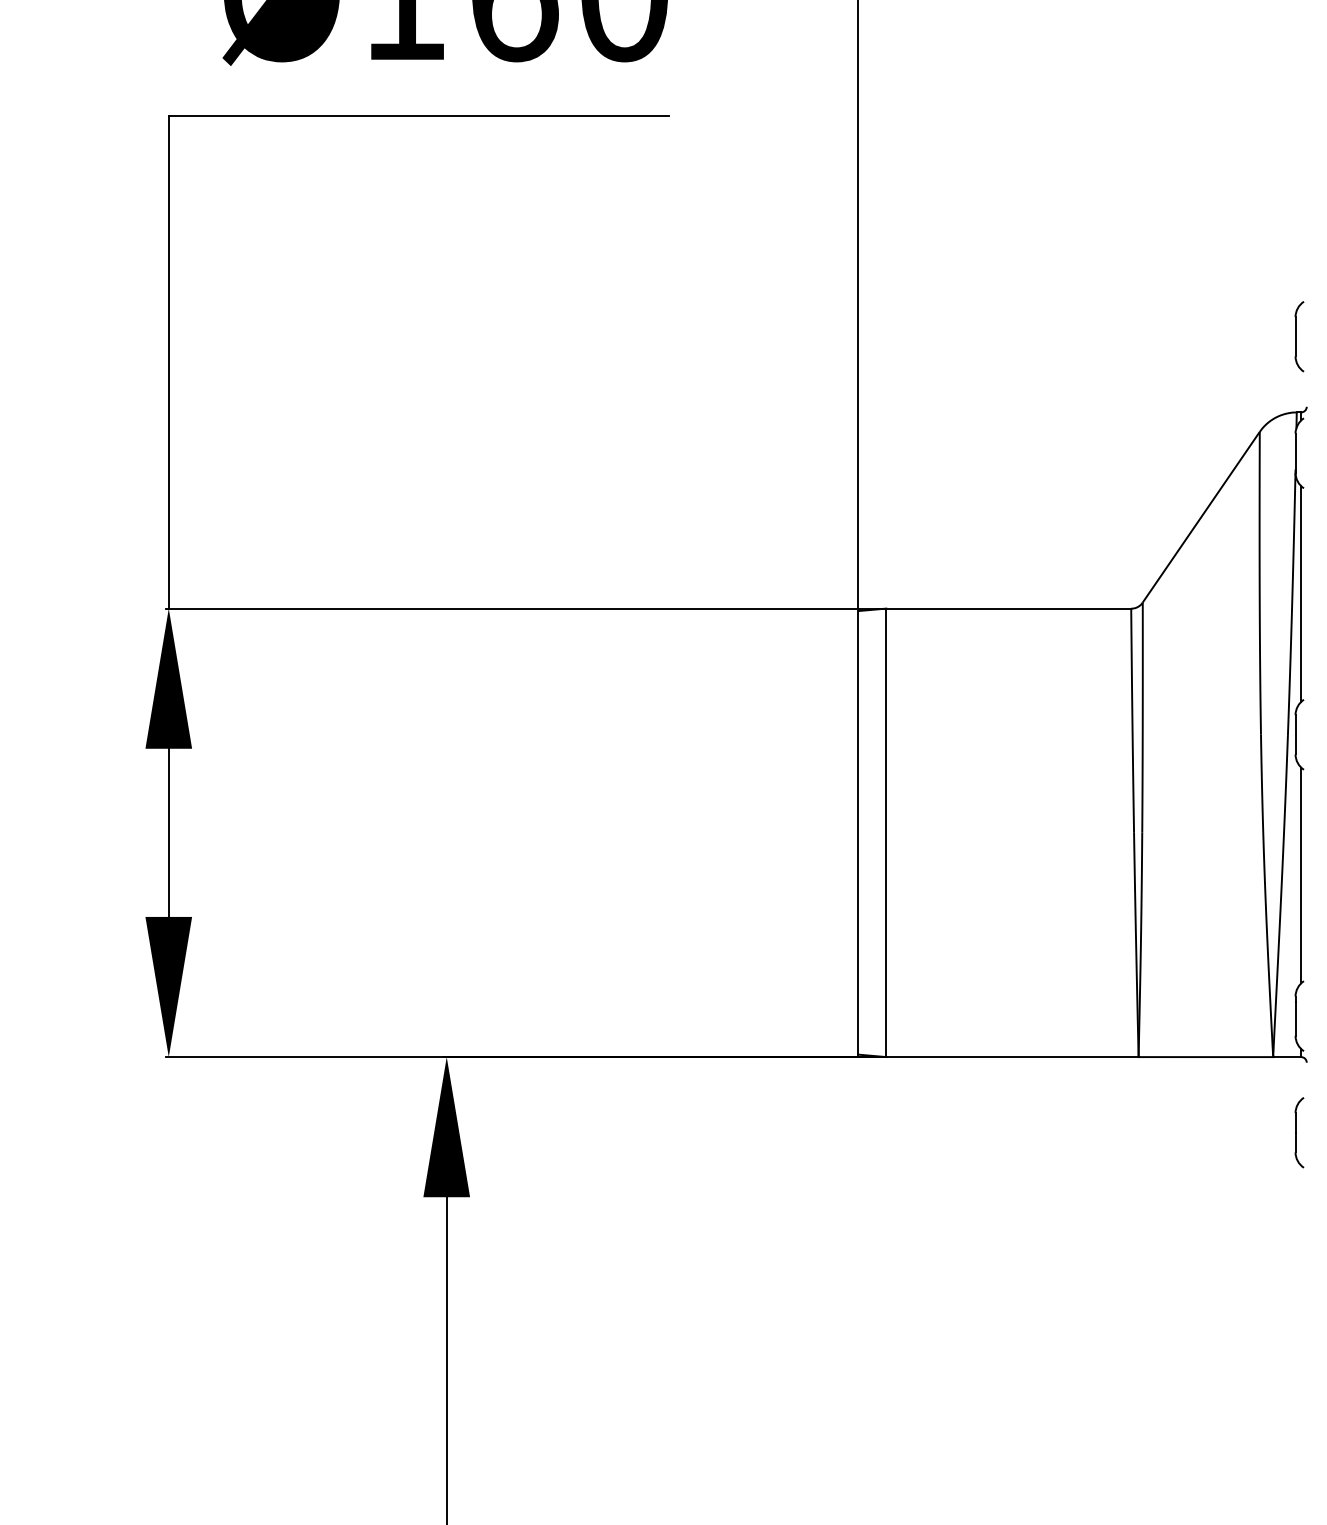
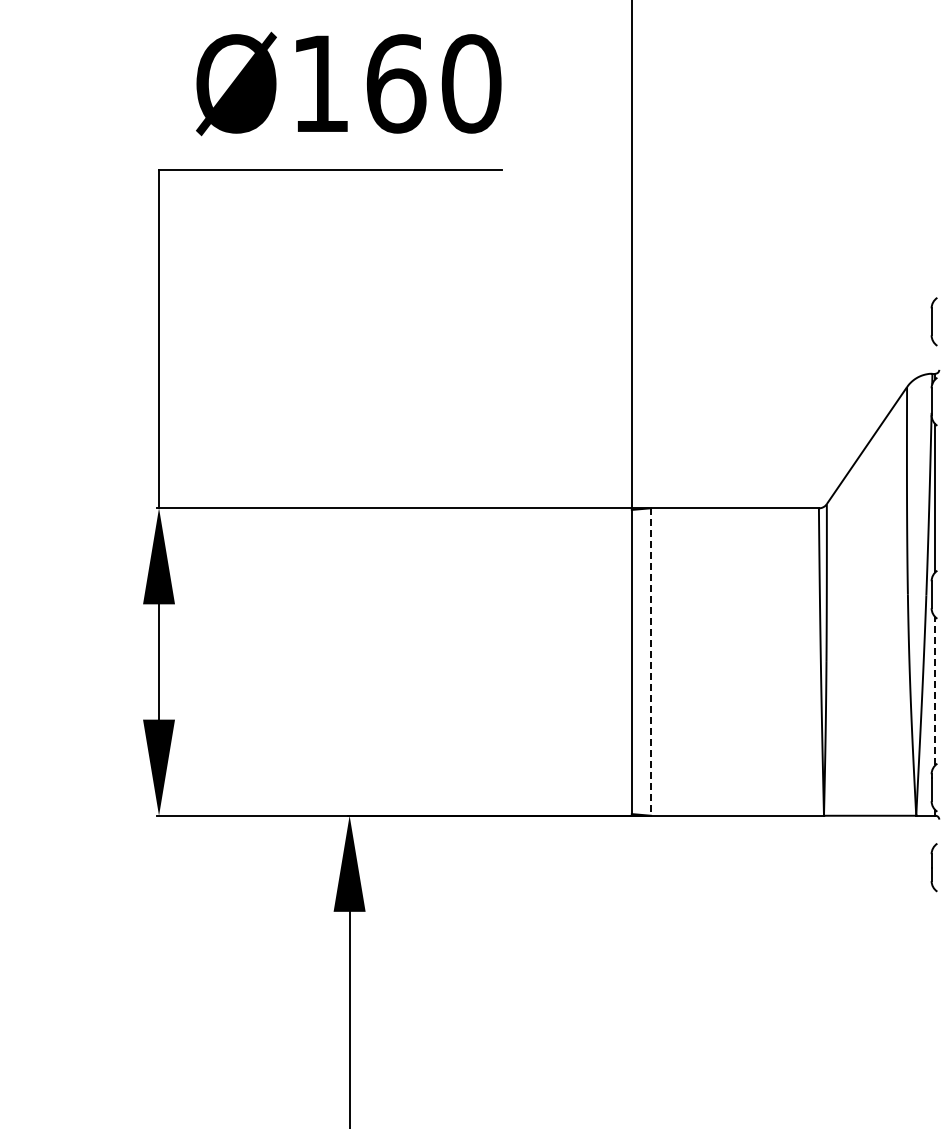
line: (887, 833) -> (651, 662), solid -> dashed
line: (1301, 875) -> (935, 691), solid -> dashed

